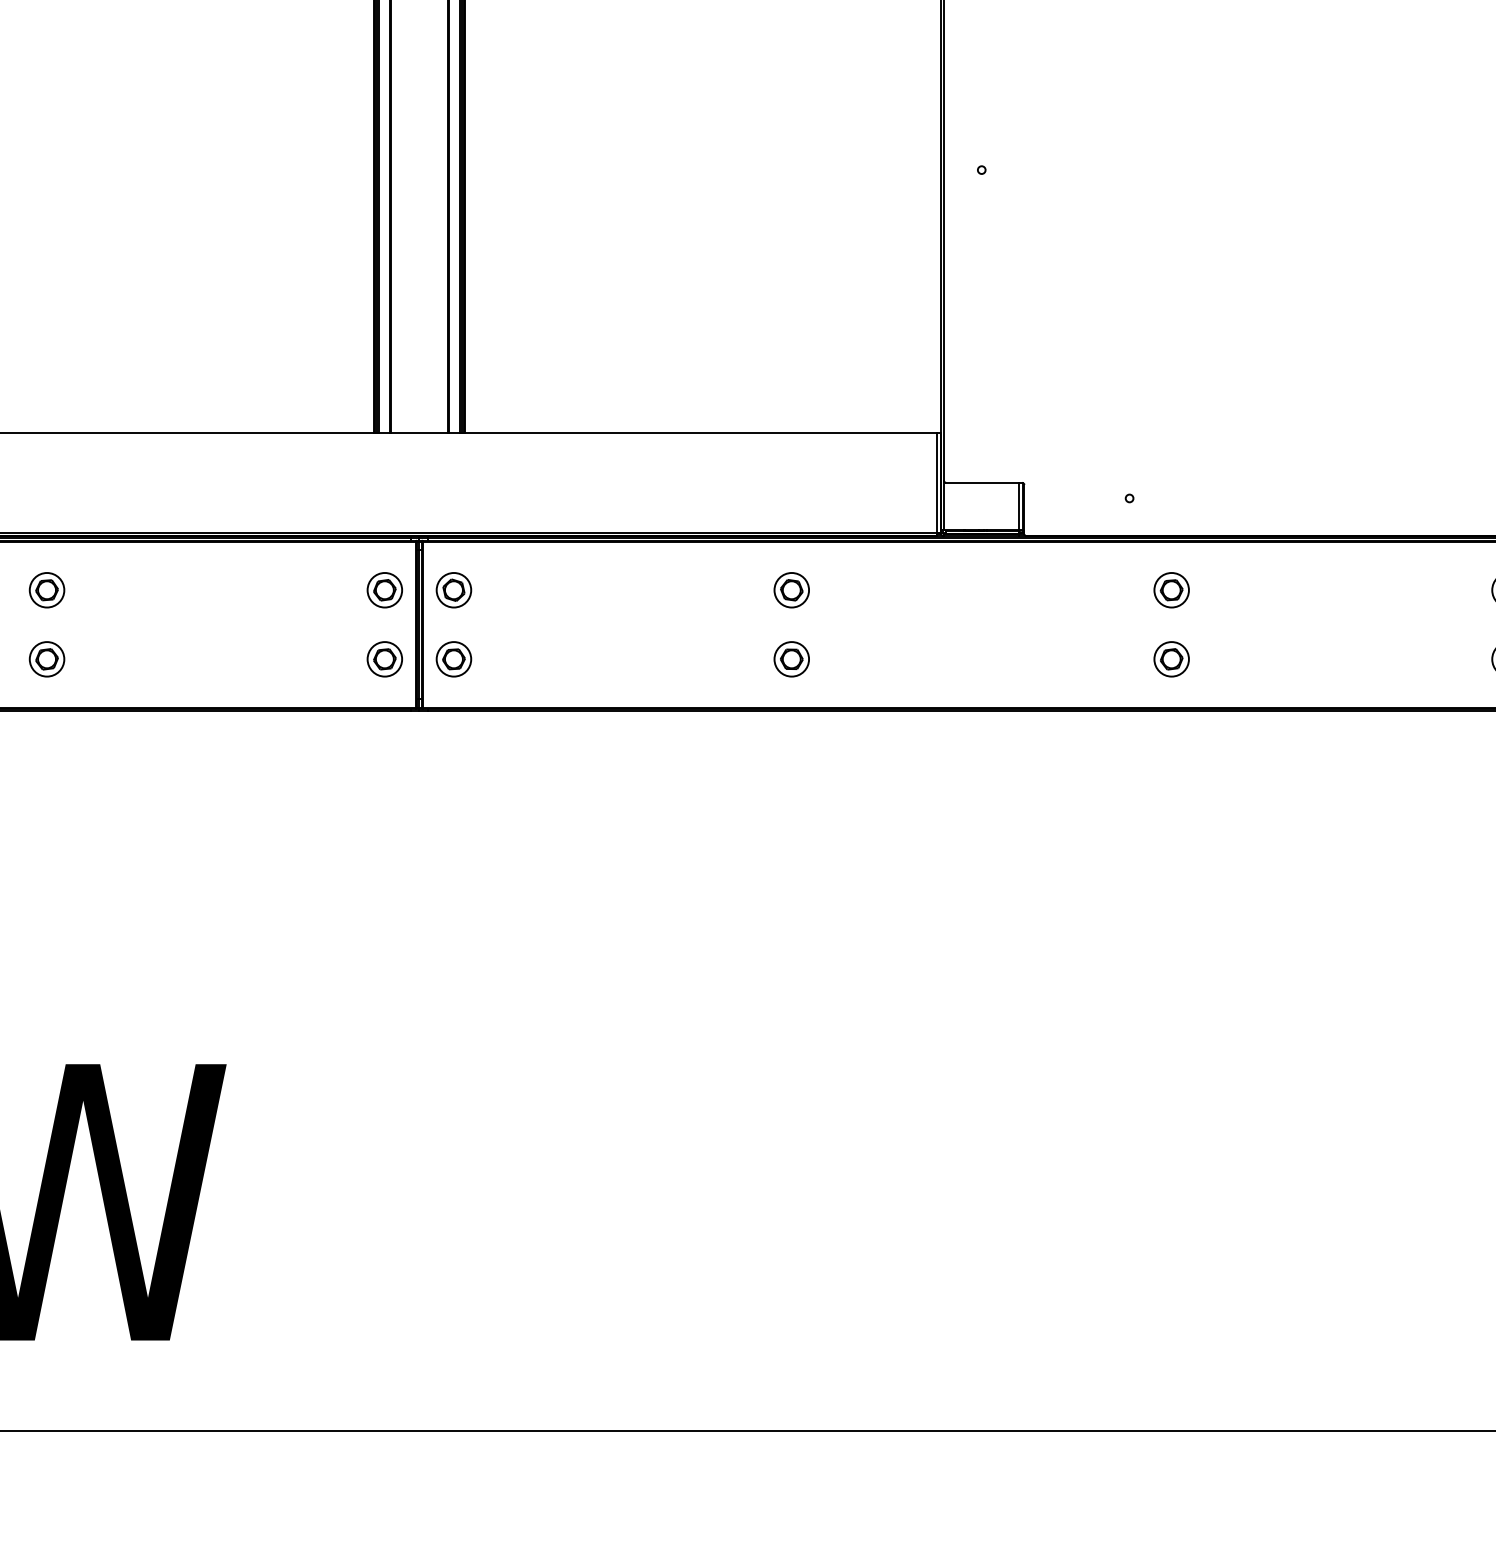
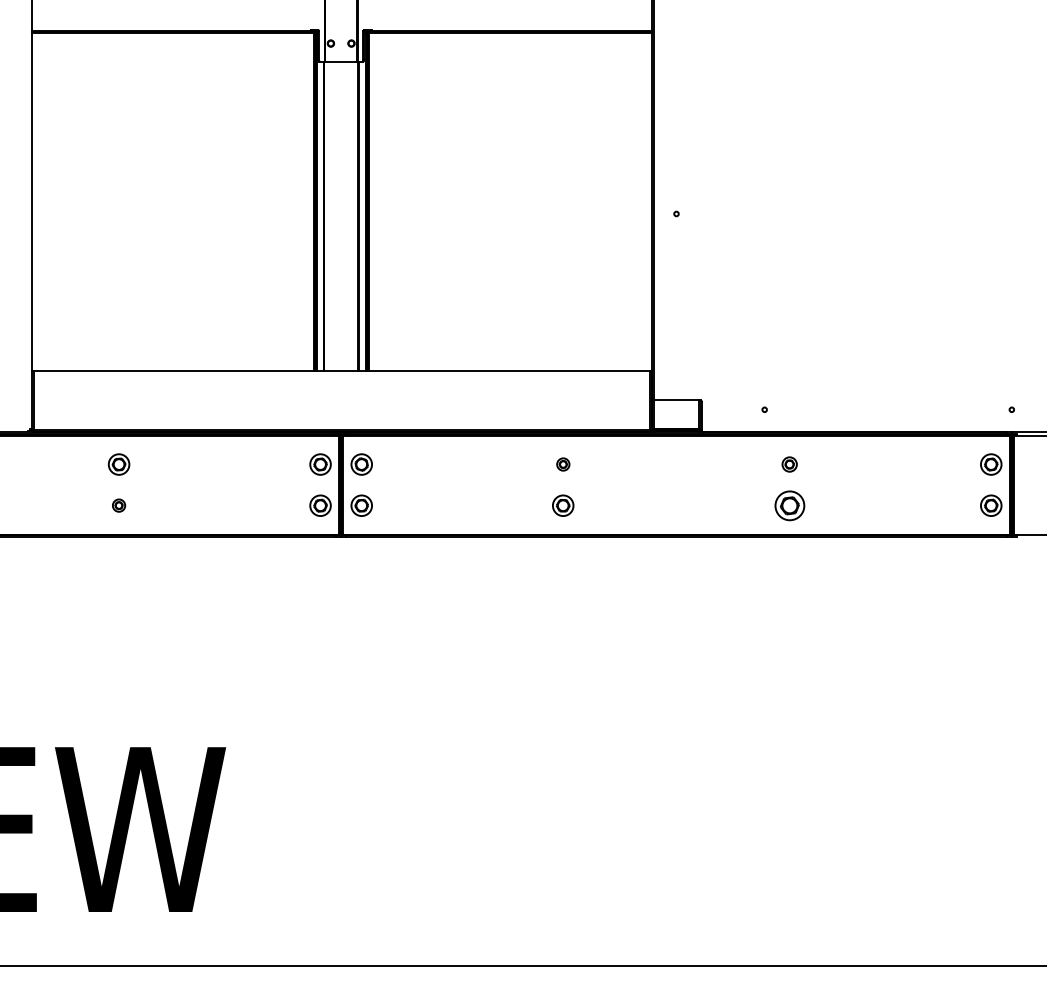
part: (792, 590) -> (563, 464), size x0.6
part: (1171, 590) -> (789, 464), size x0.7
part: (46, 658) -> (118, 505), size x0.6
part: (1171, 658) -> (789, 505), size x1.4

